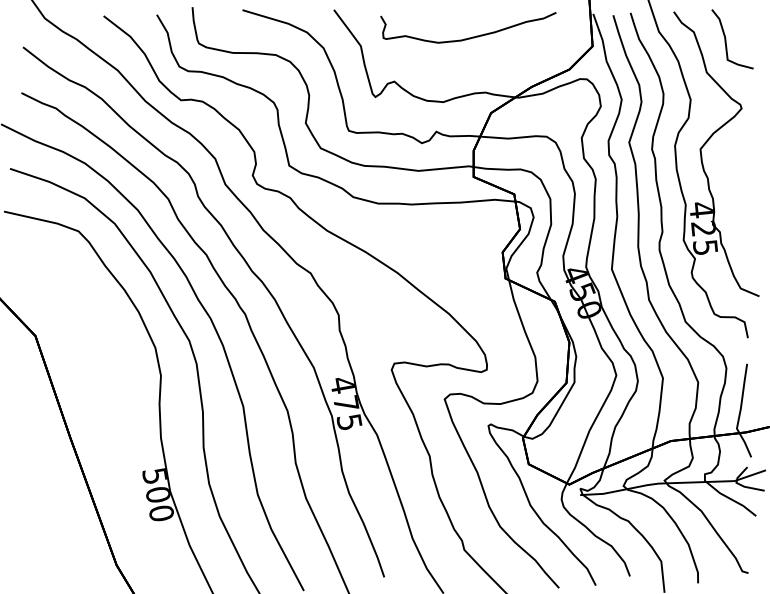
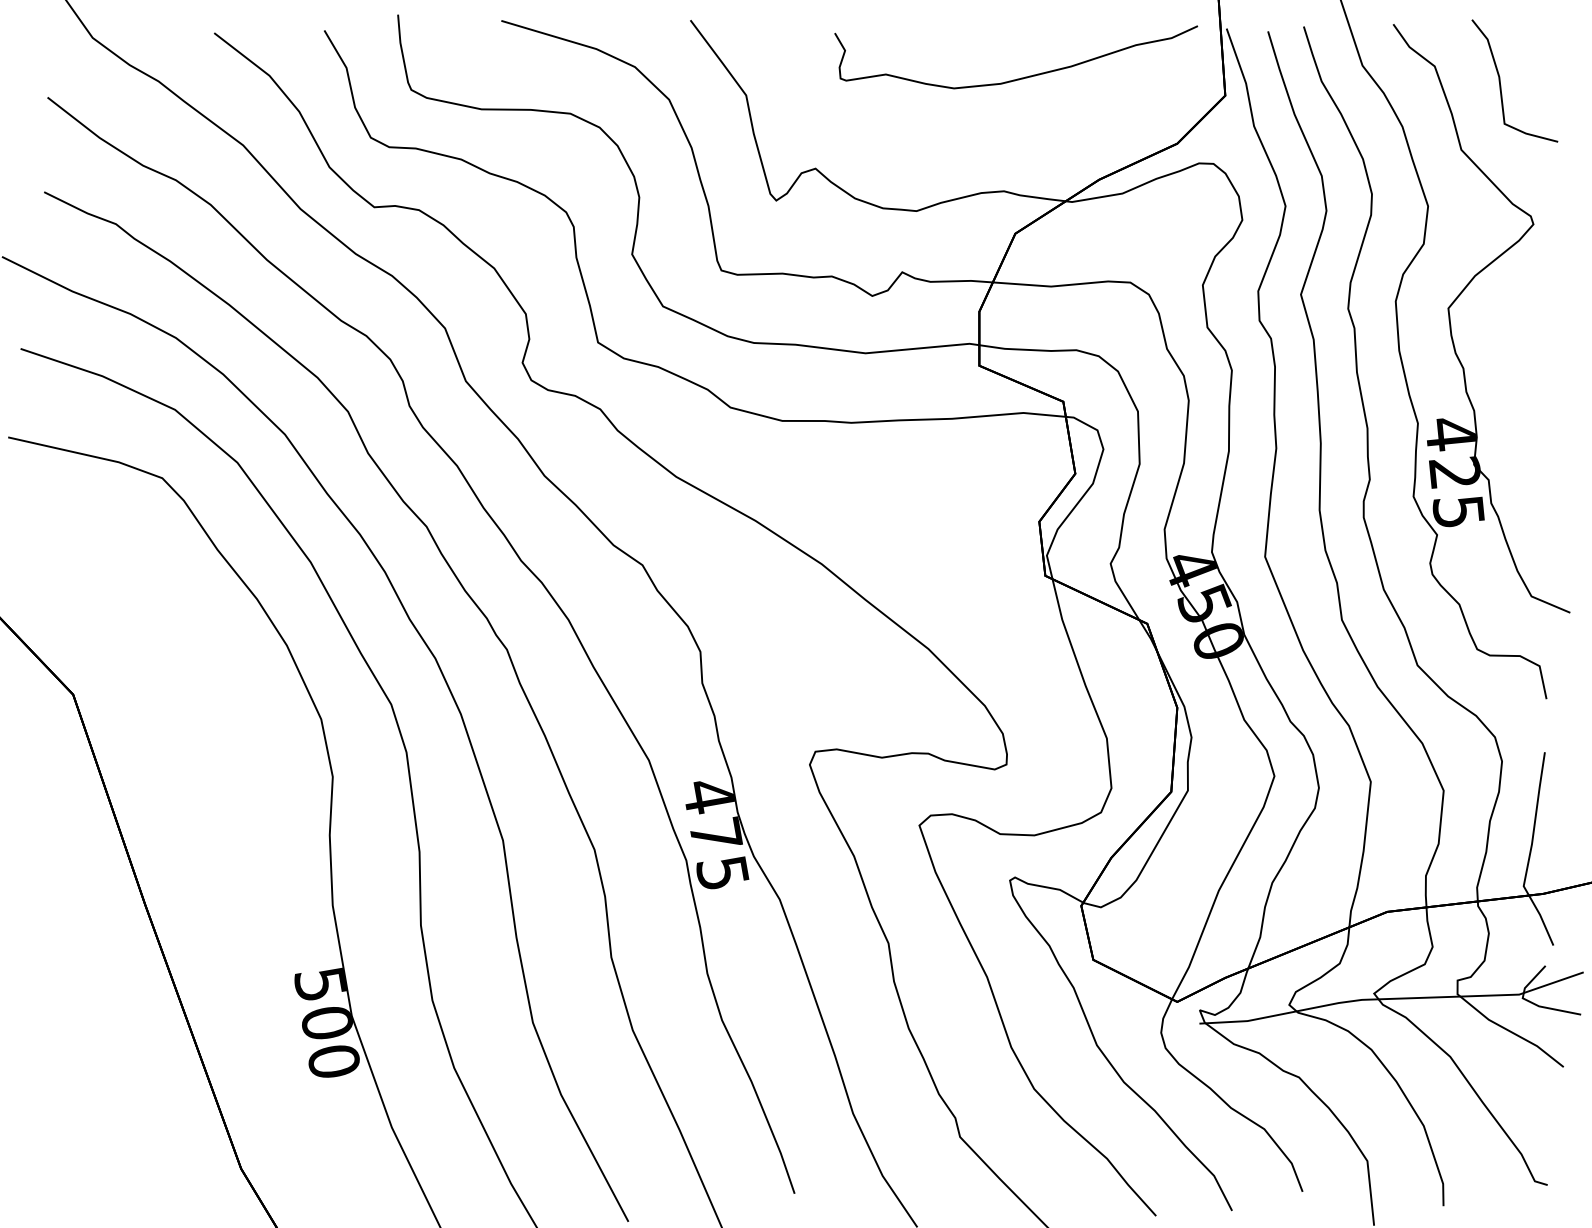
curve: (472, 36) -> (1024, 75), moved

